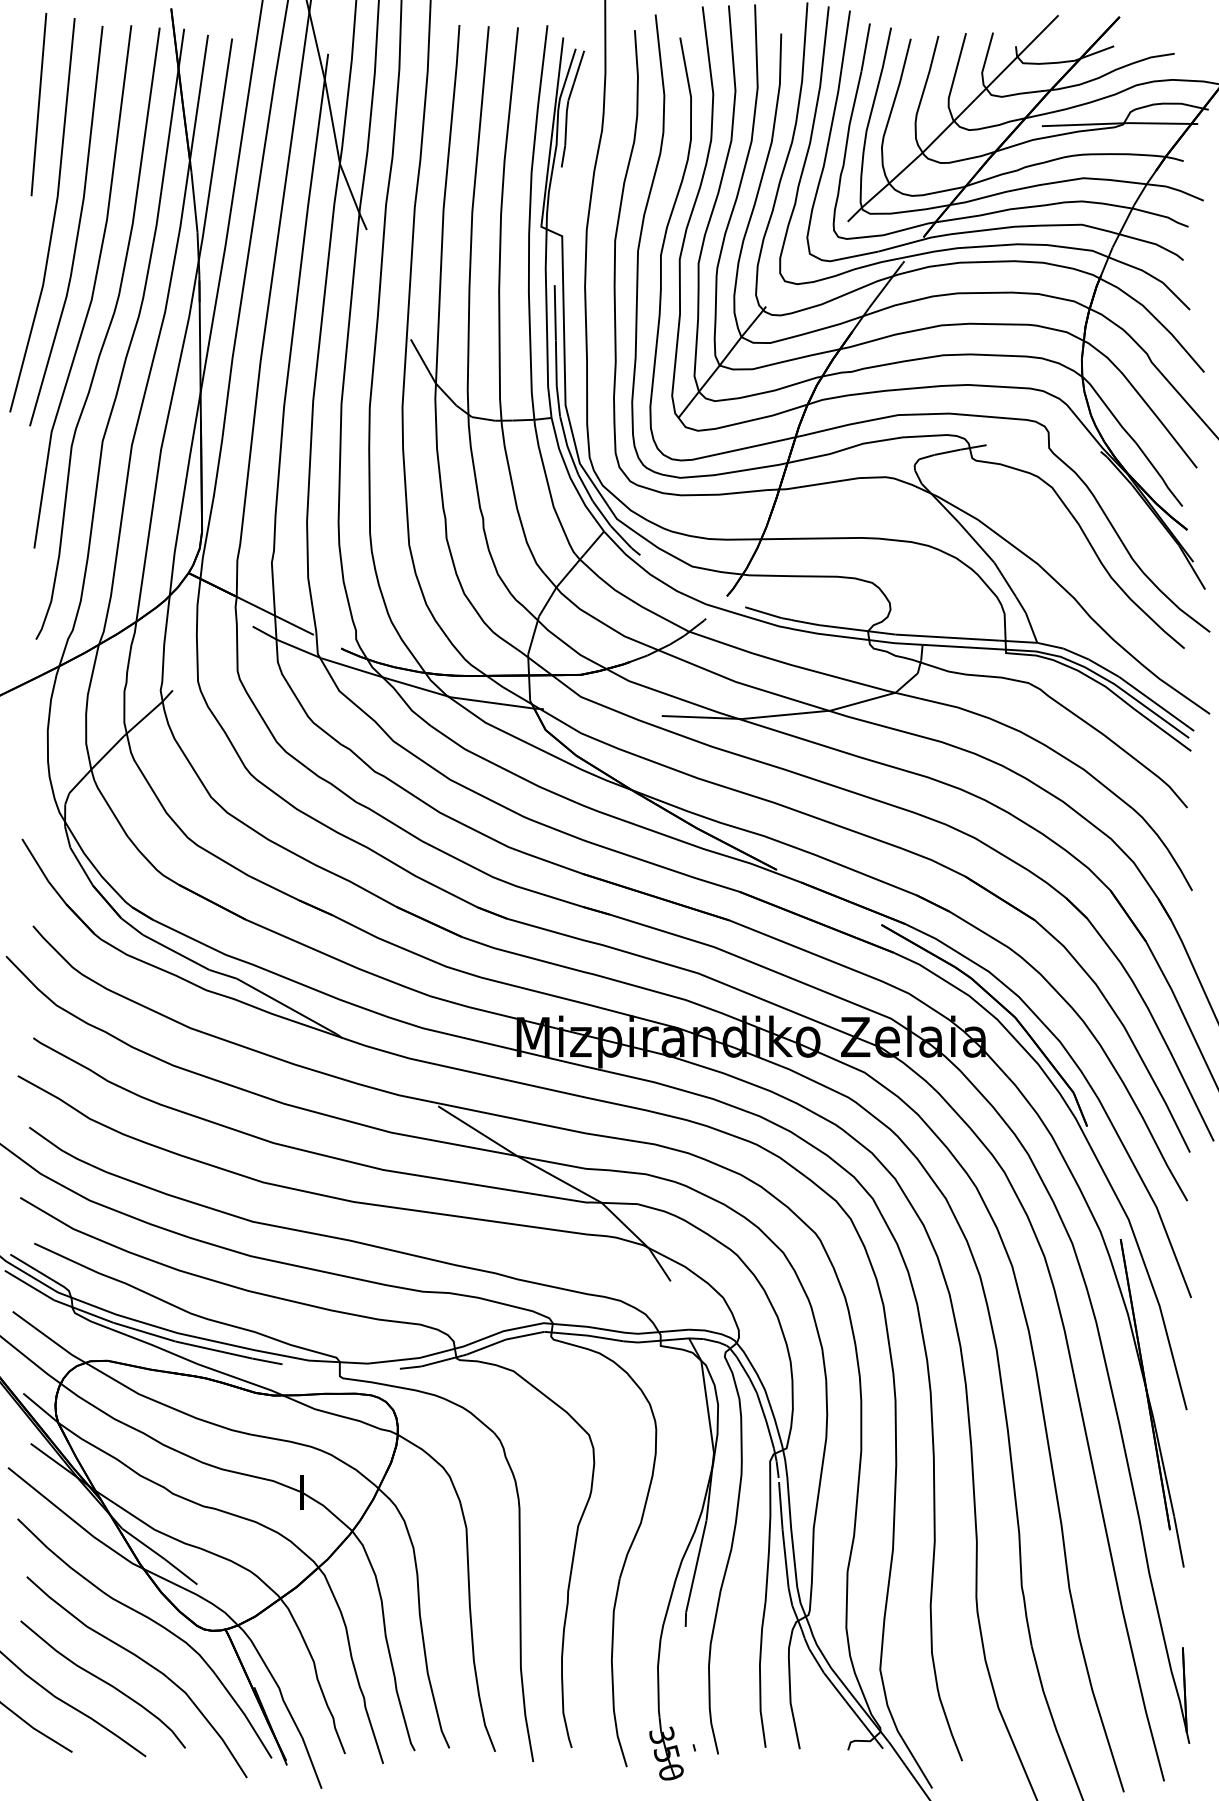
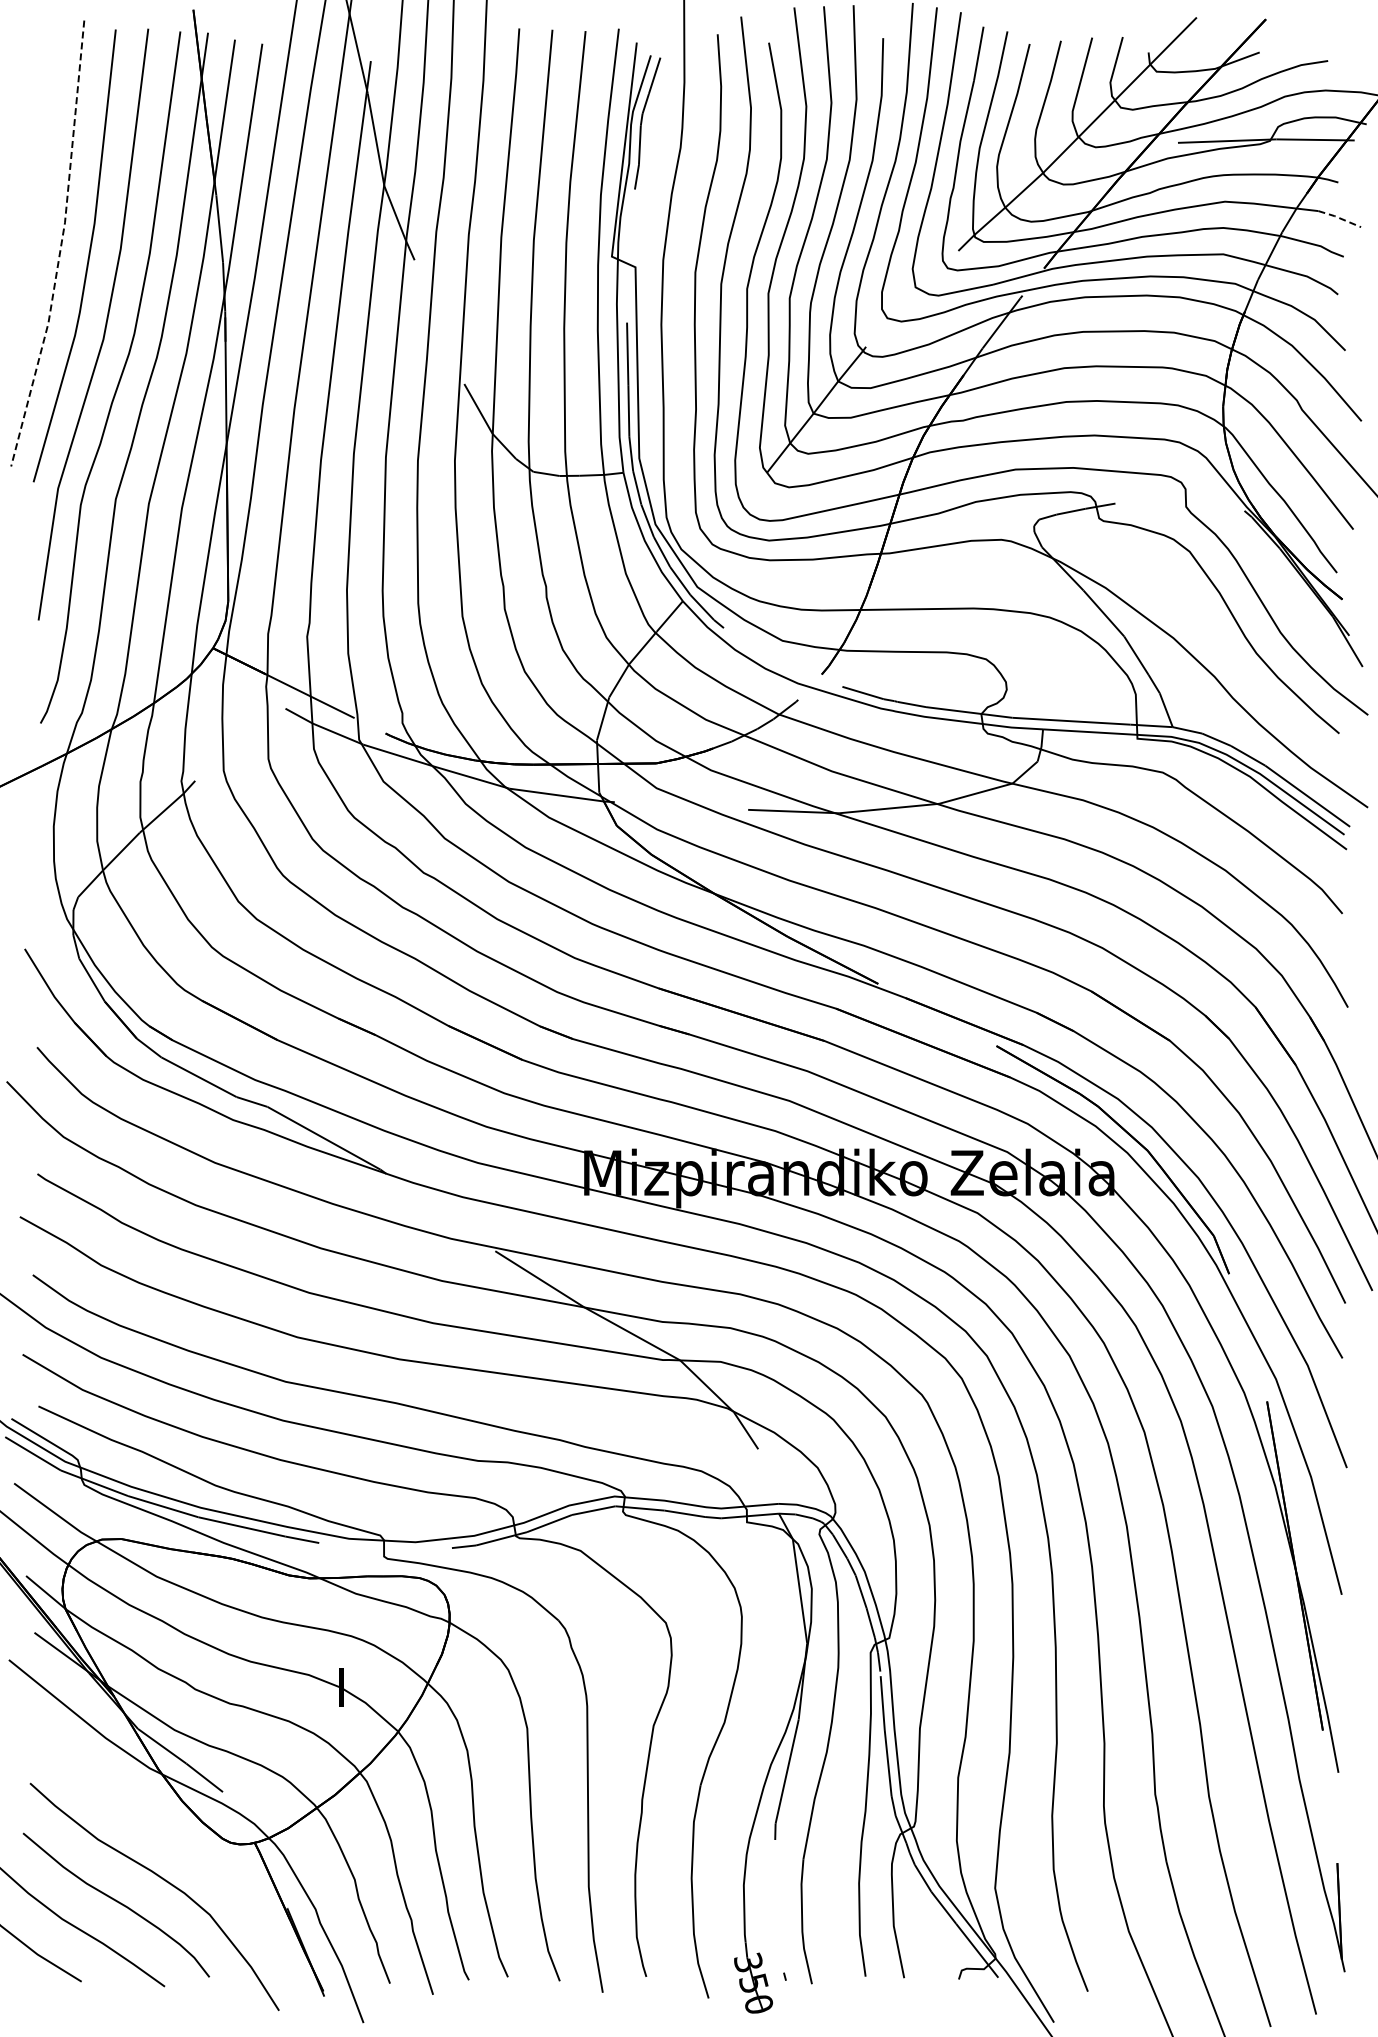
line: (38, 104) -> (43, 118), removed
line: (1184, 193) -> (1339, 218), solid -> dashed
line: (54, 217) -> (61, 246), solid -> dashed
curve: (154, 1622) -> (174, 1835), removed

